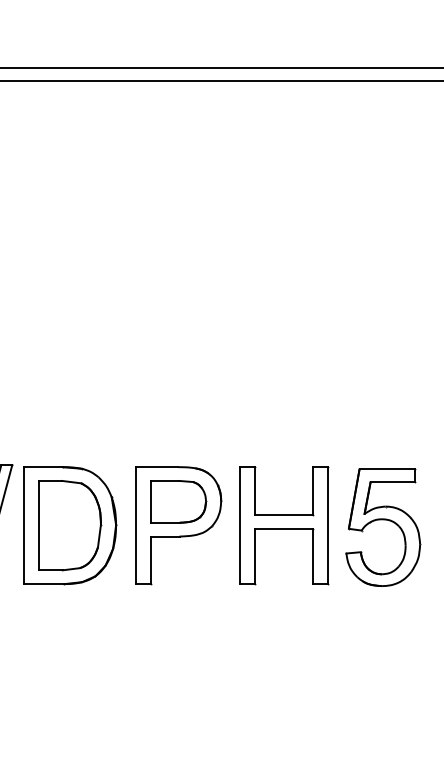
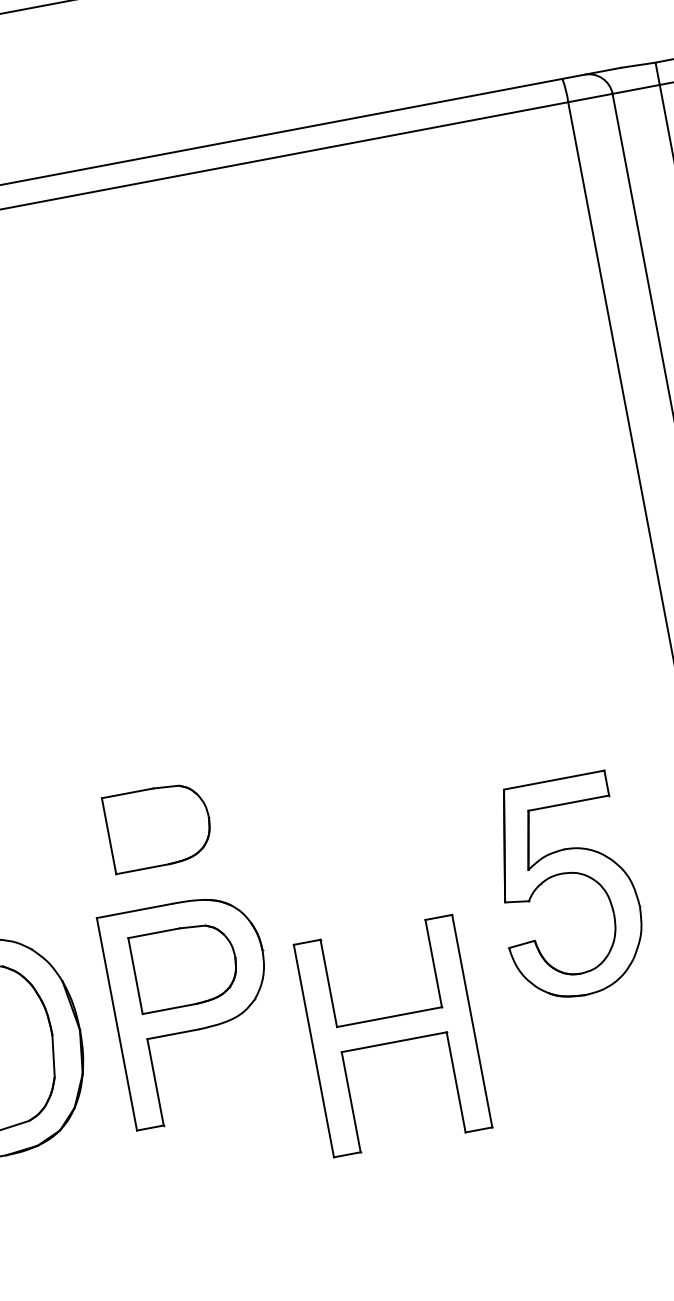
part: (178, 424) -> (158, 826), added
part: (383, 520) -> (565, 875), moved
part: (284, 525) -> (394, 1035), moved

